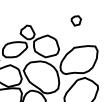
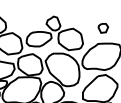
part: (76, 21) -> (103, 28), moved

